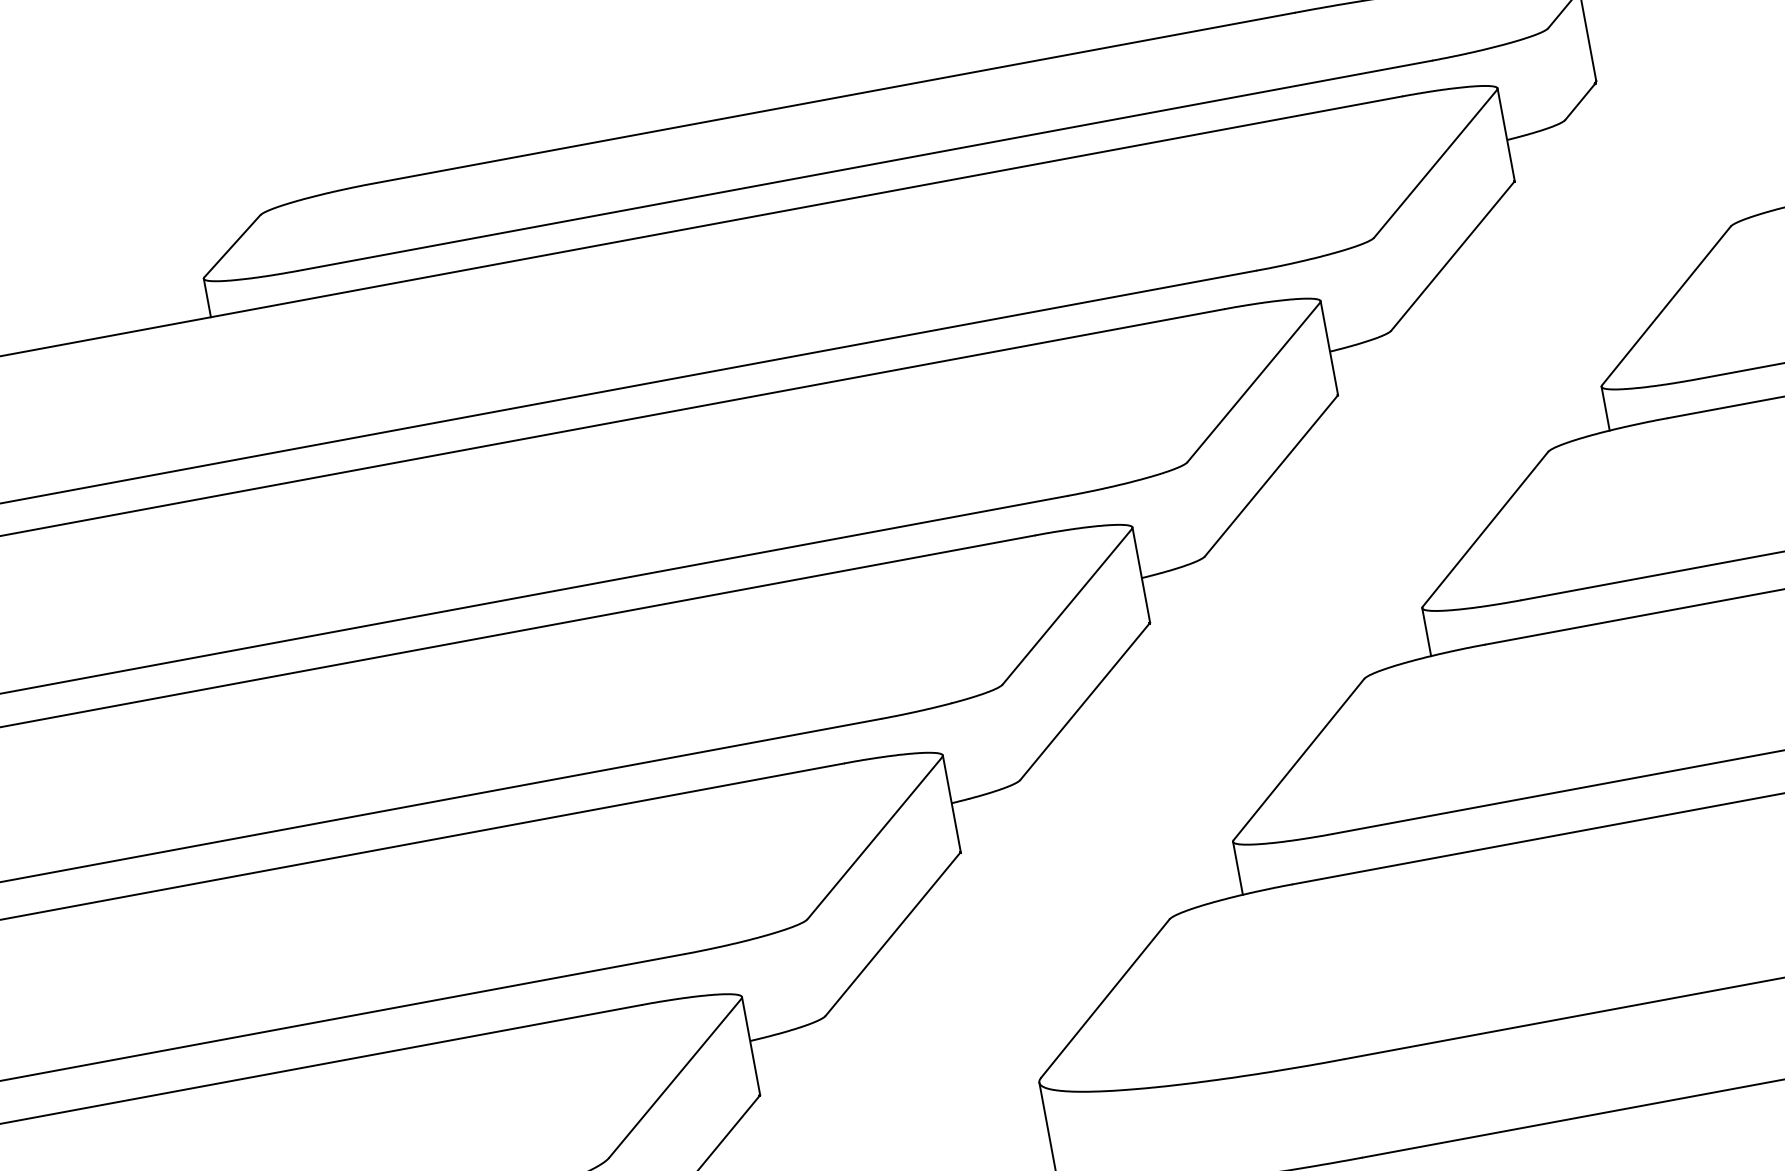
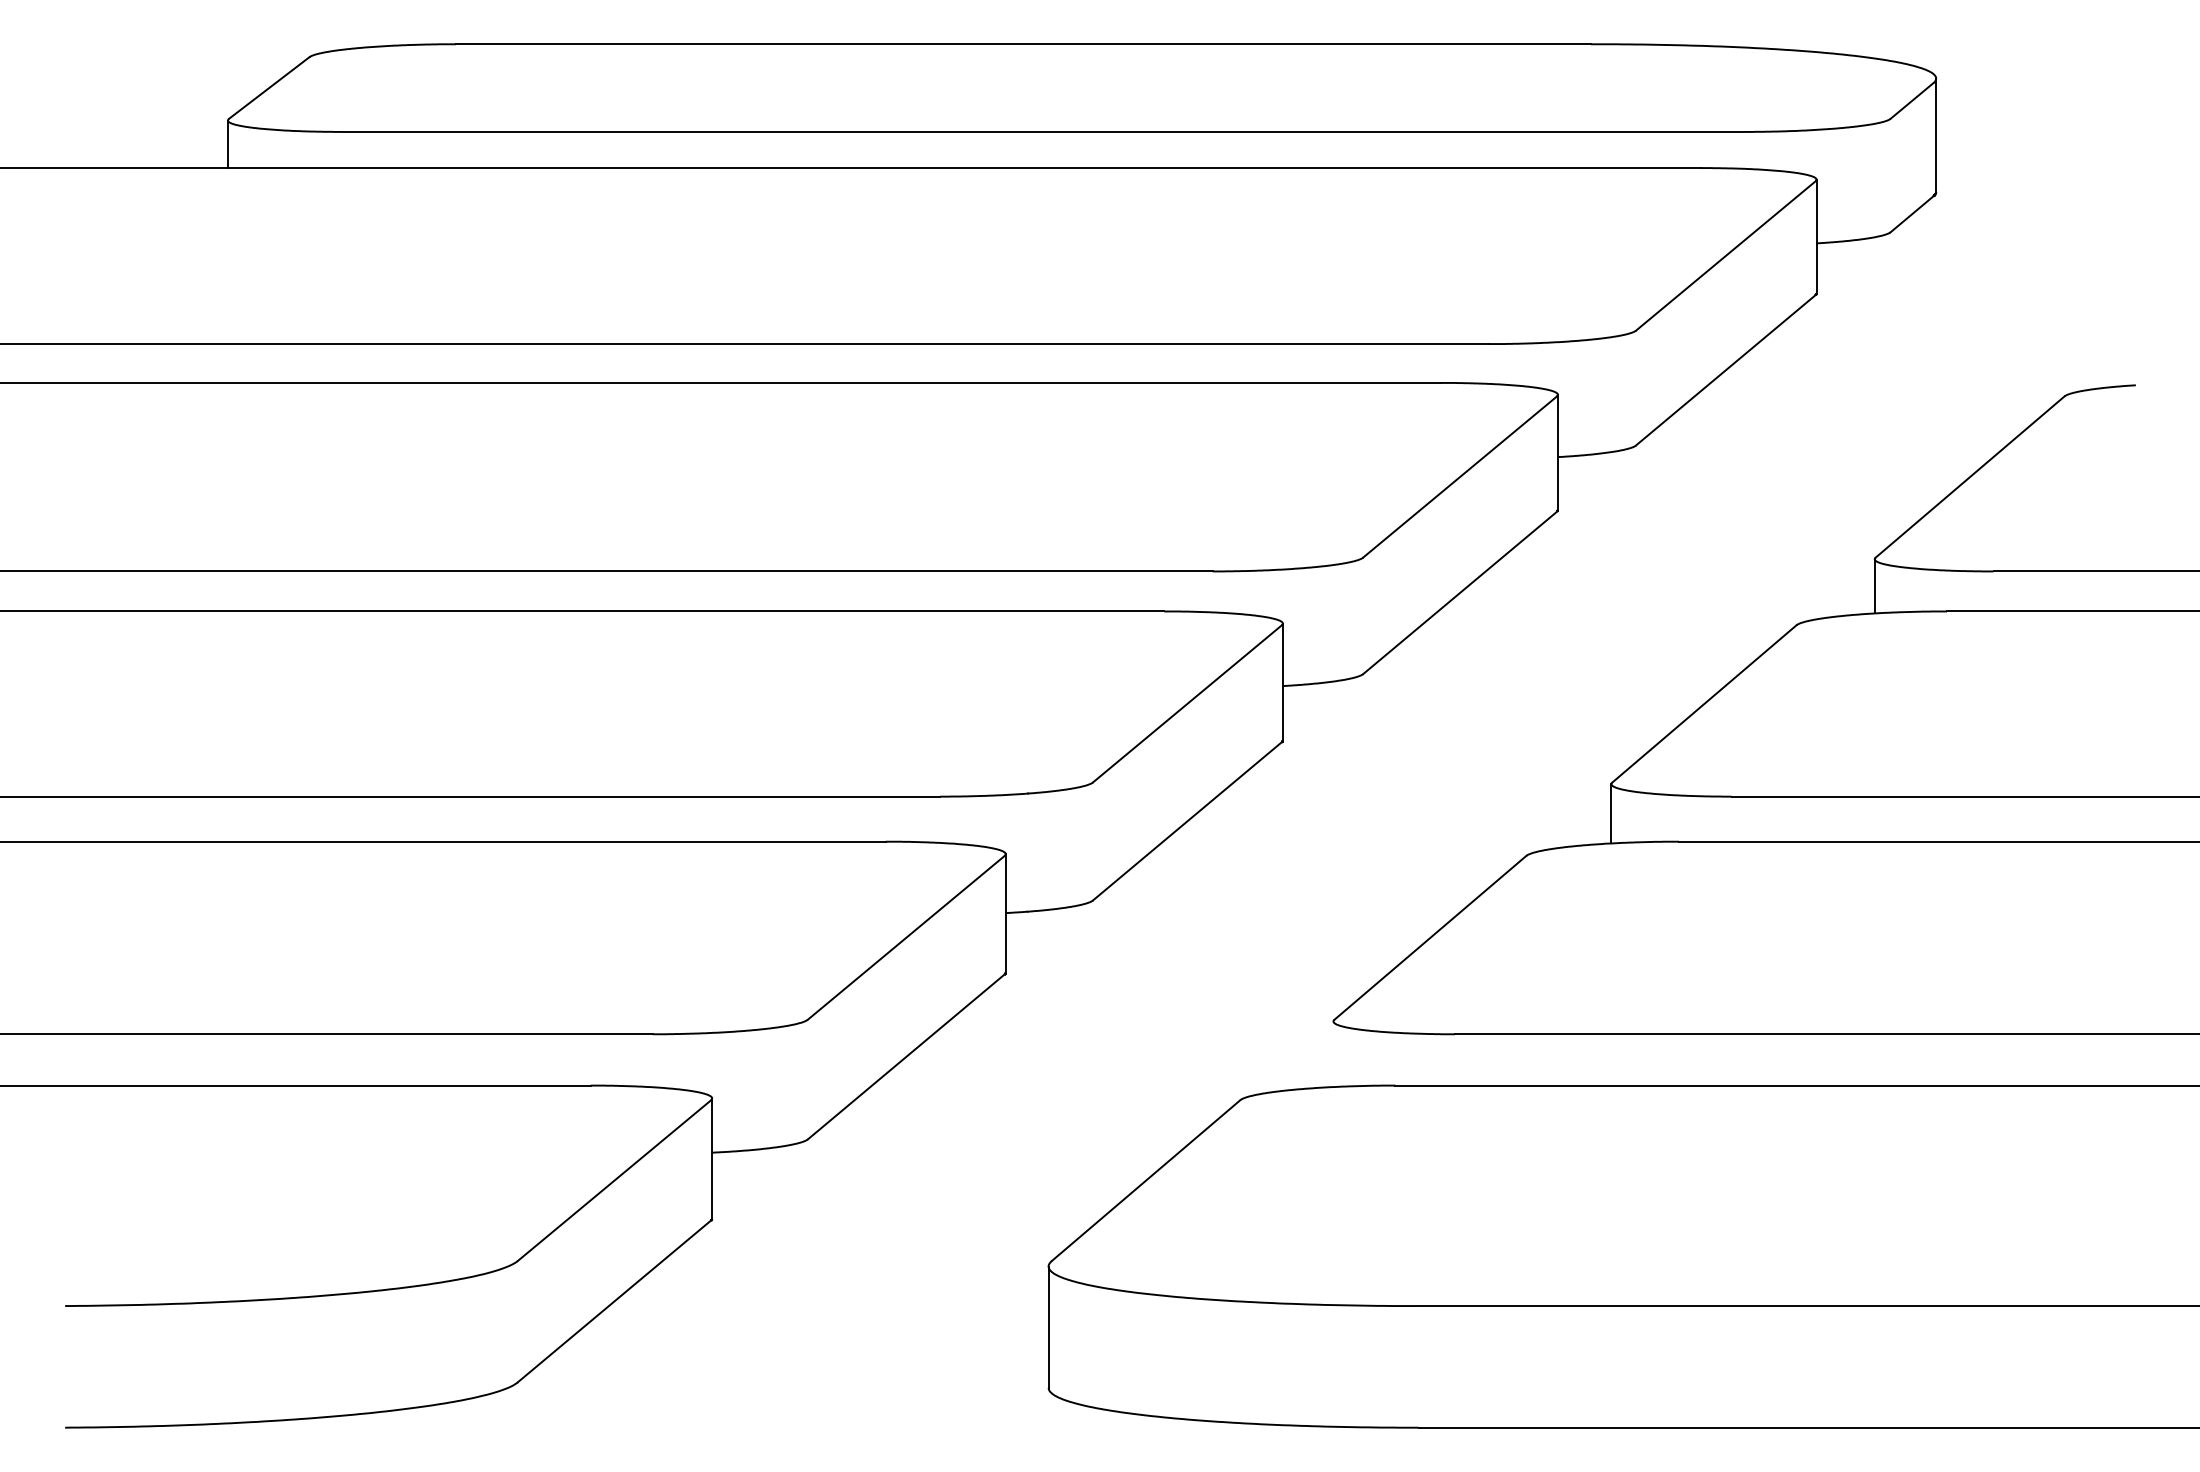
line: (1238, 868) -> (1333, 1054), removed

